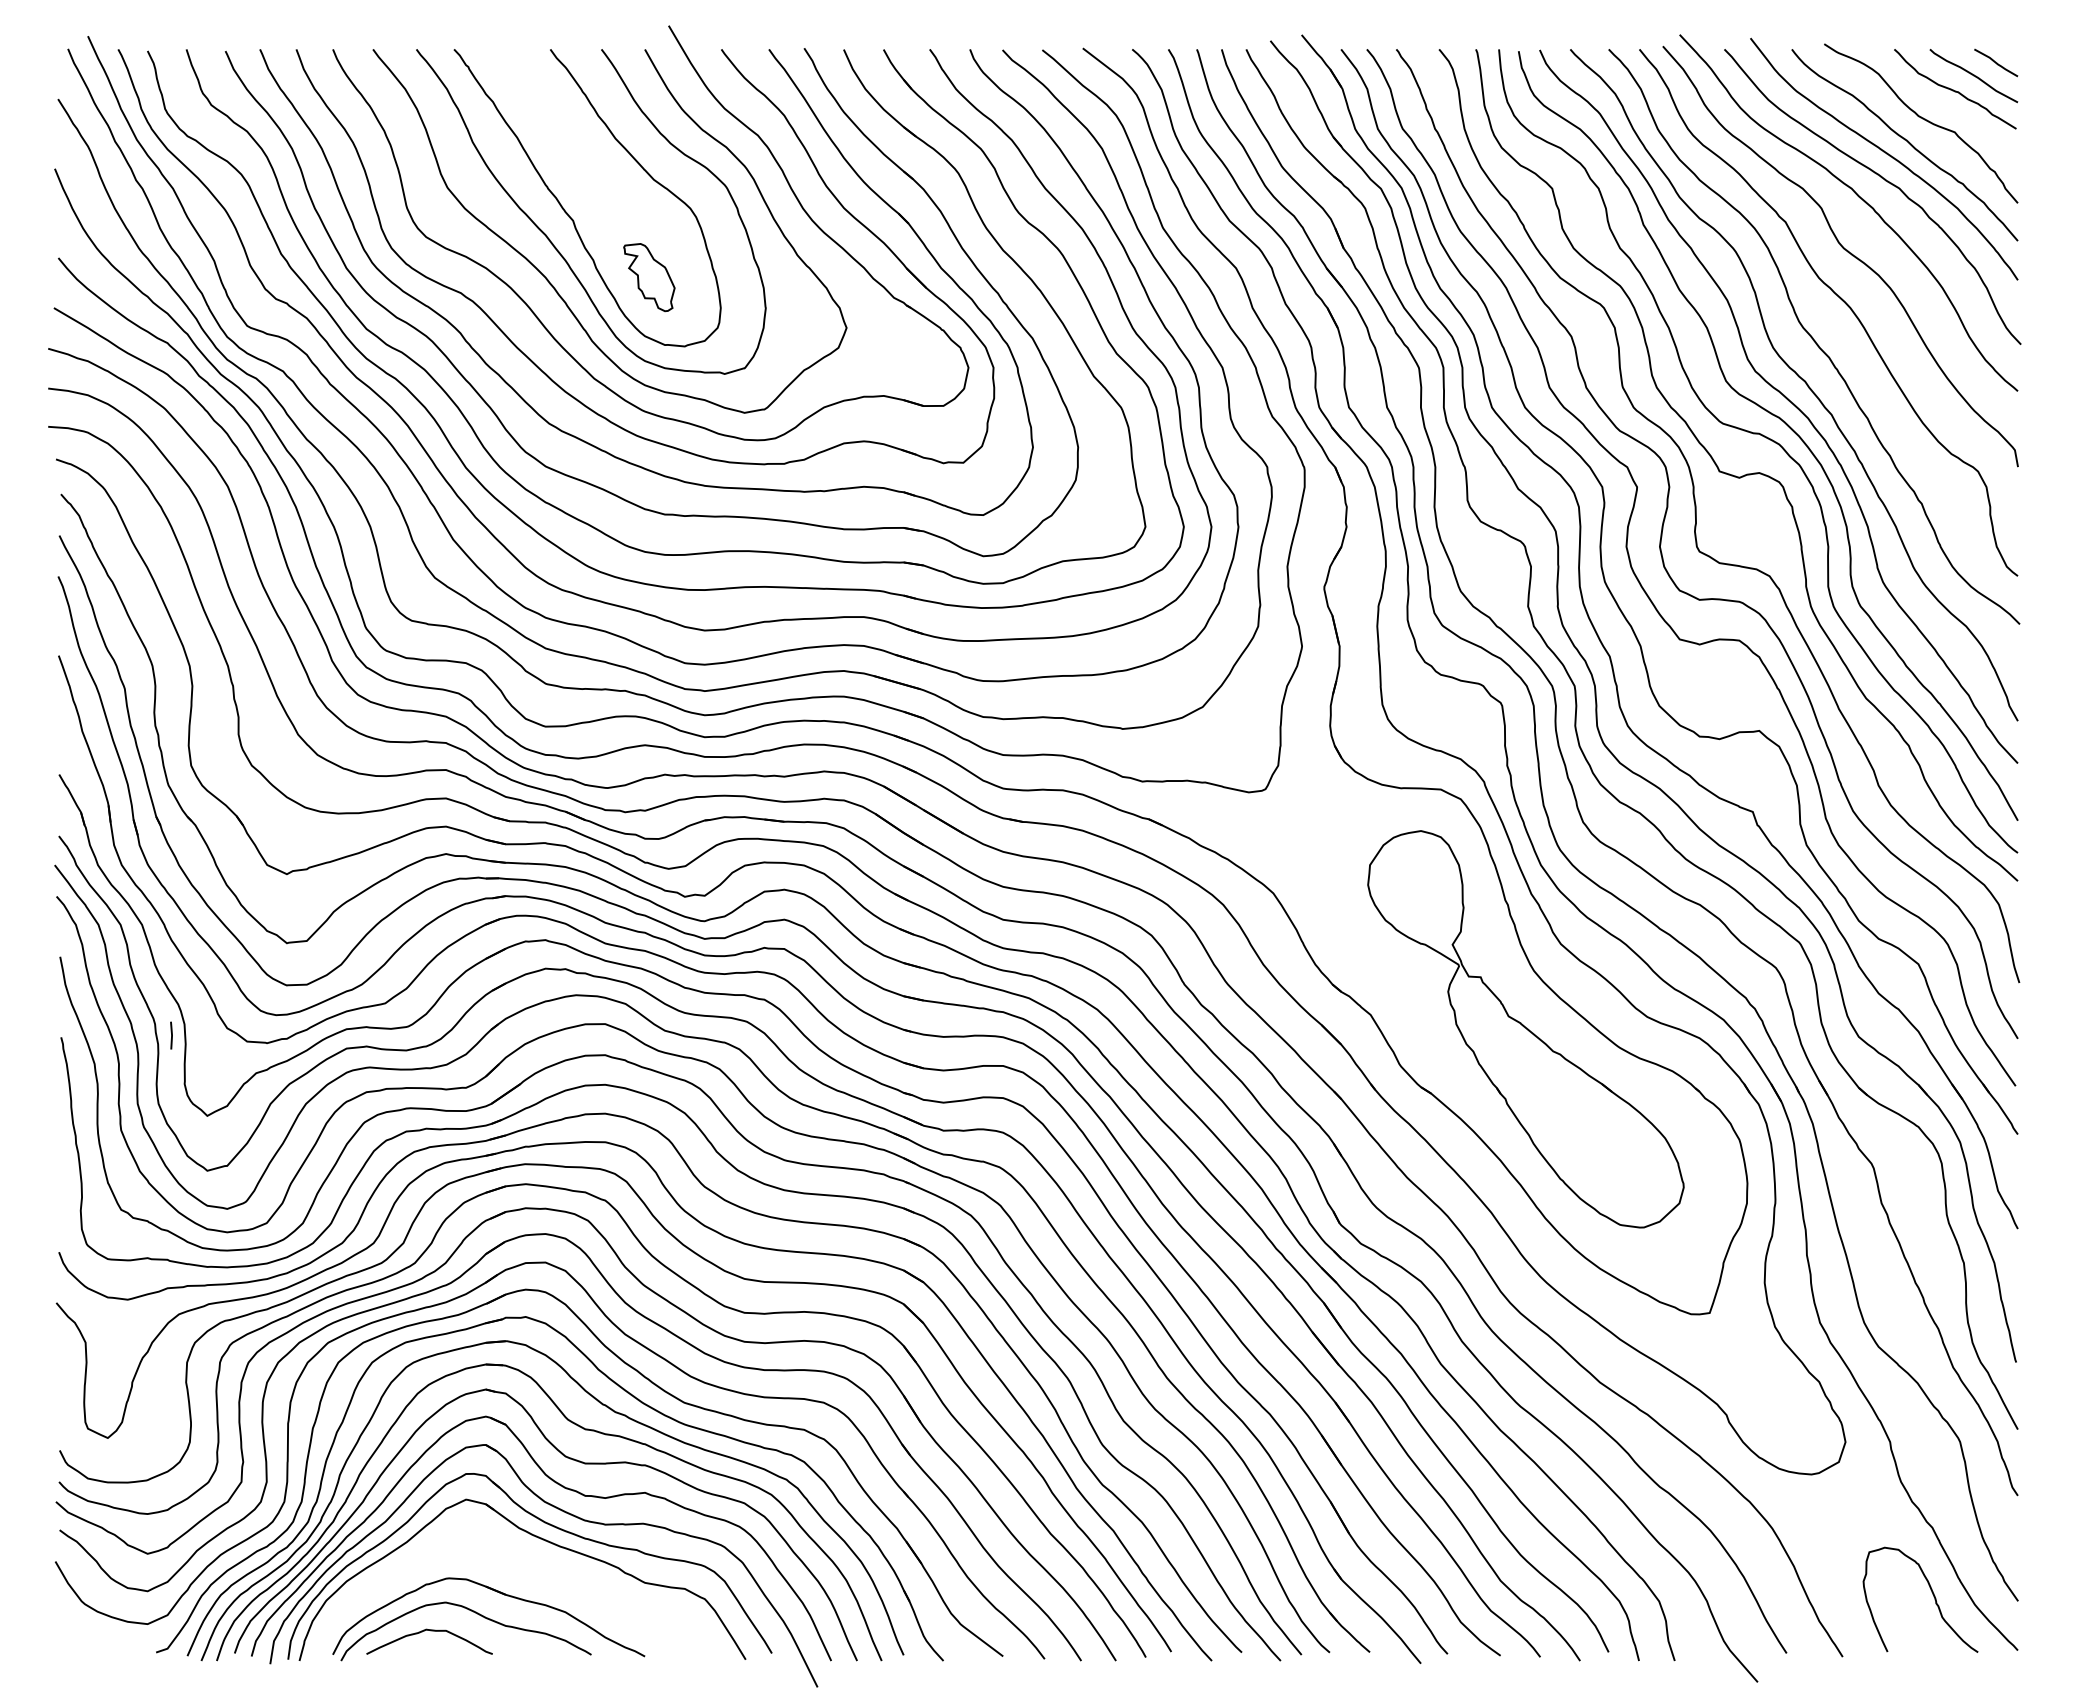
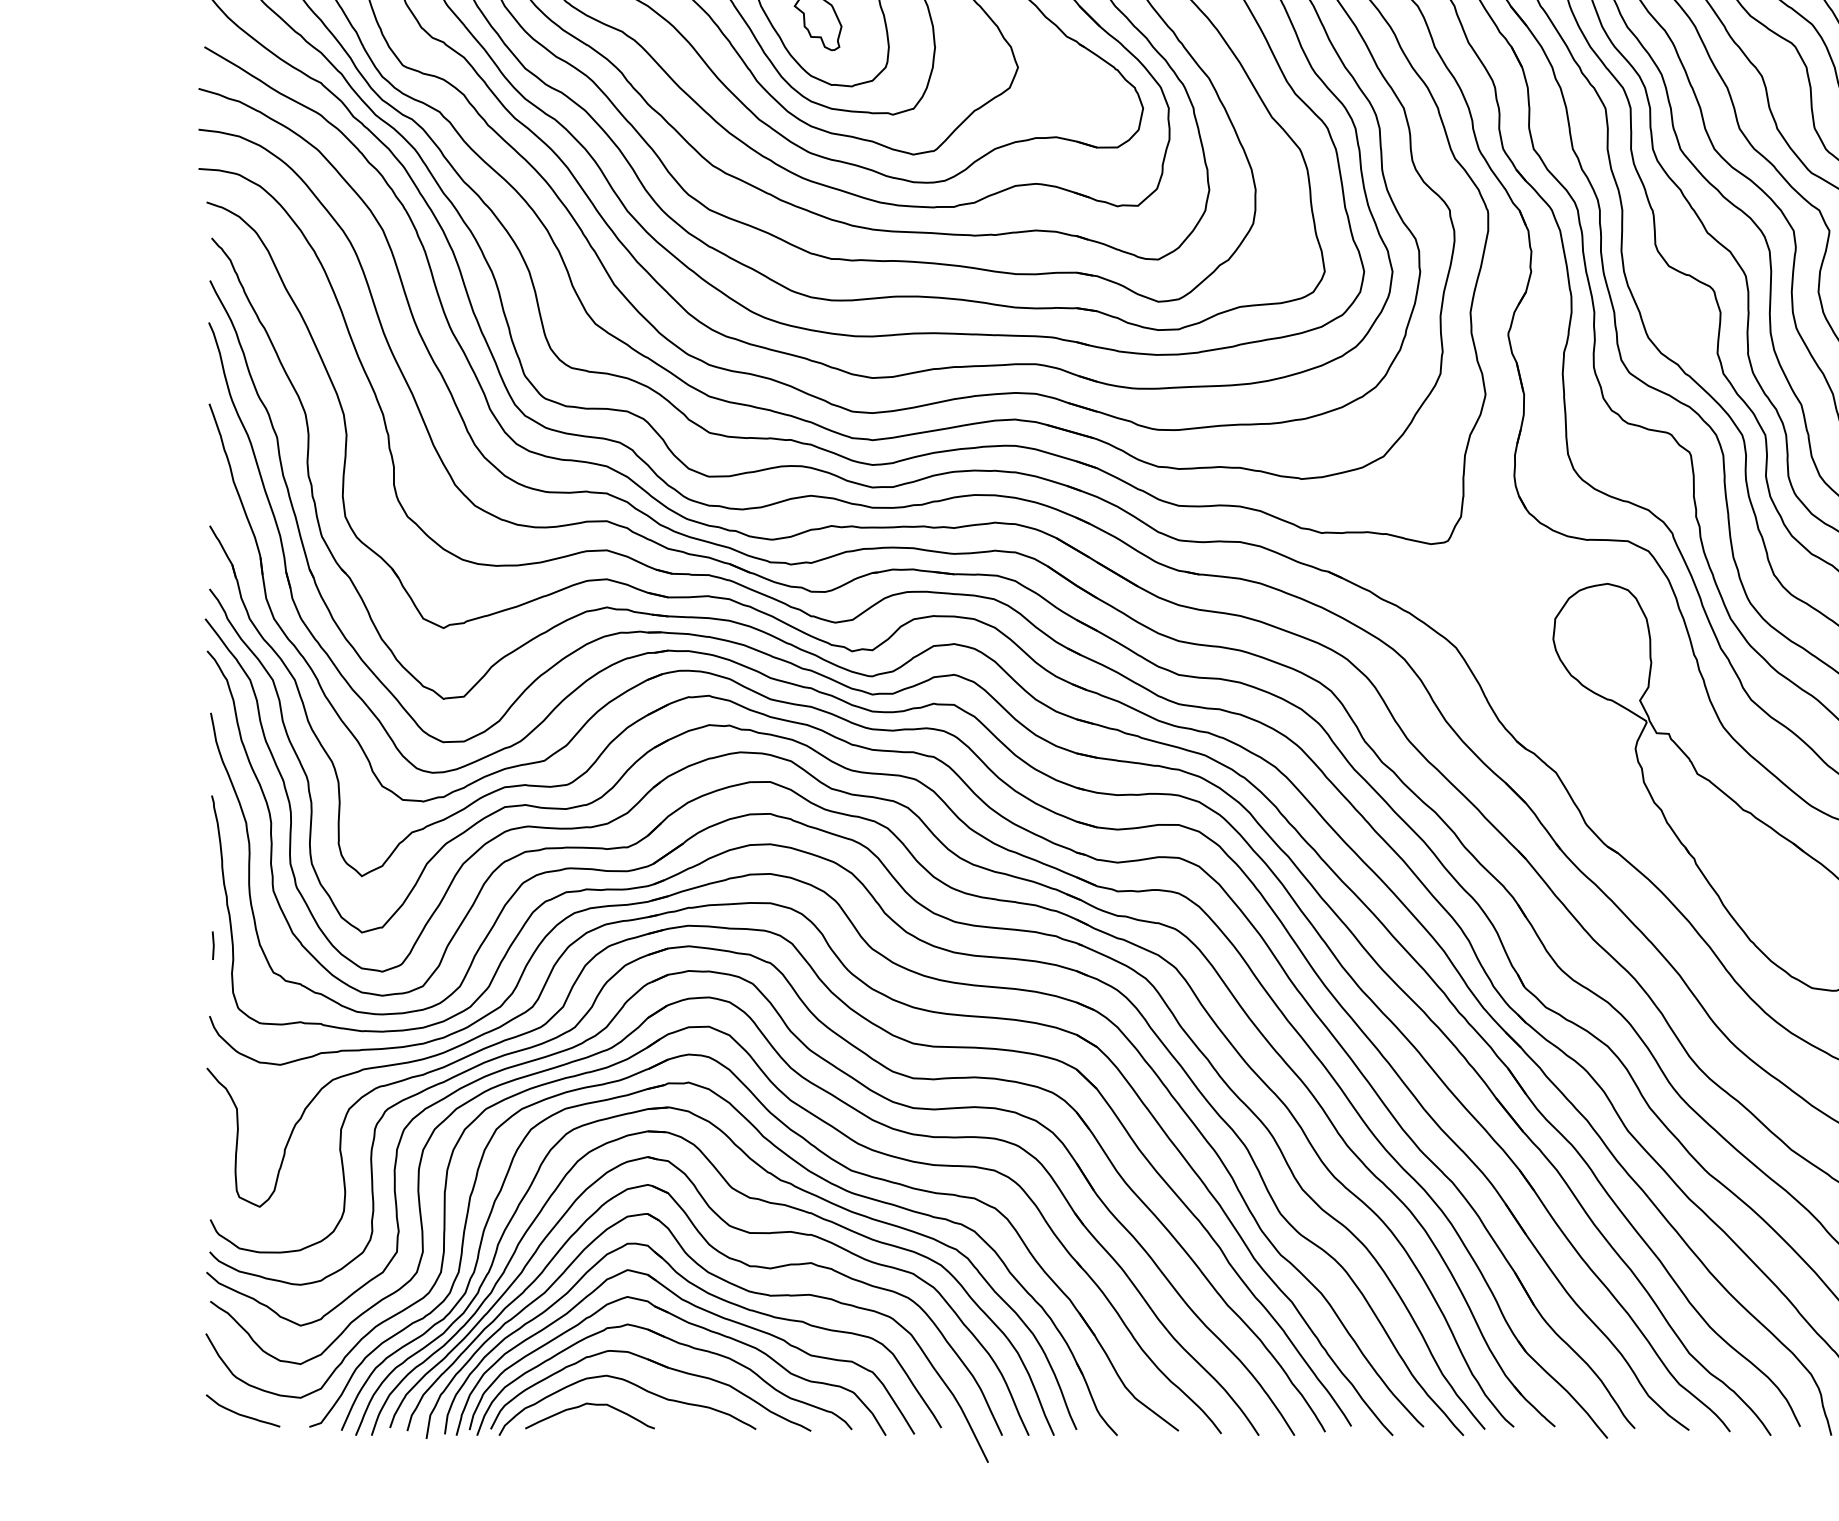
line: (171, 1035) -> (213, 945), moved
part: (521, 1573) -> (684, 1345), added
curve: (89, 1639) -> (240, 1413), added

